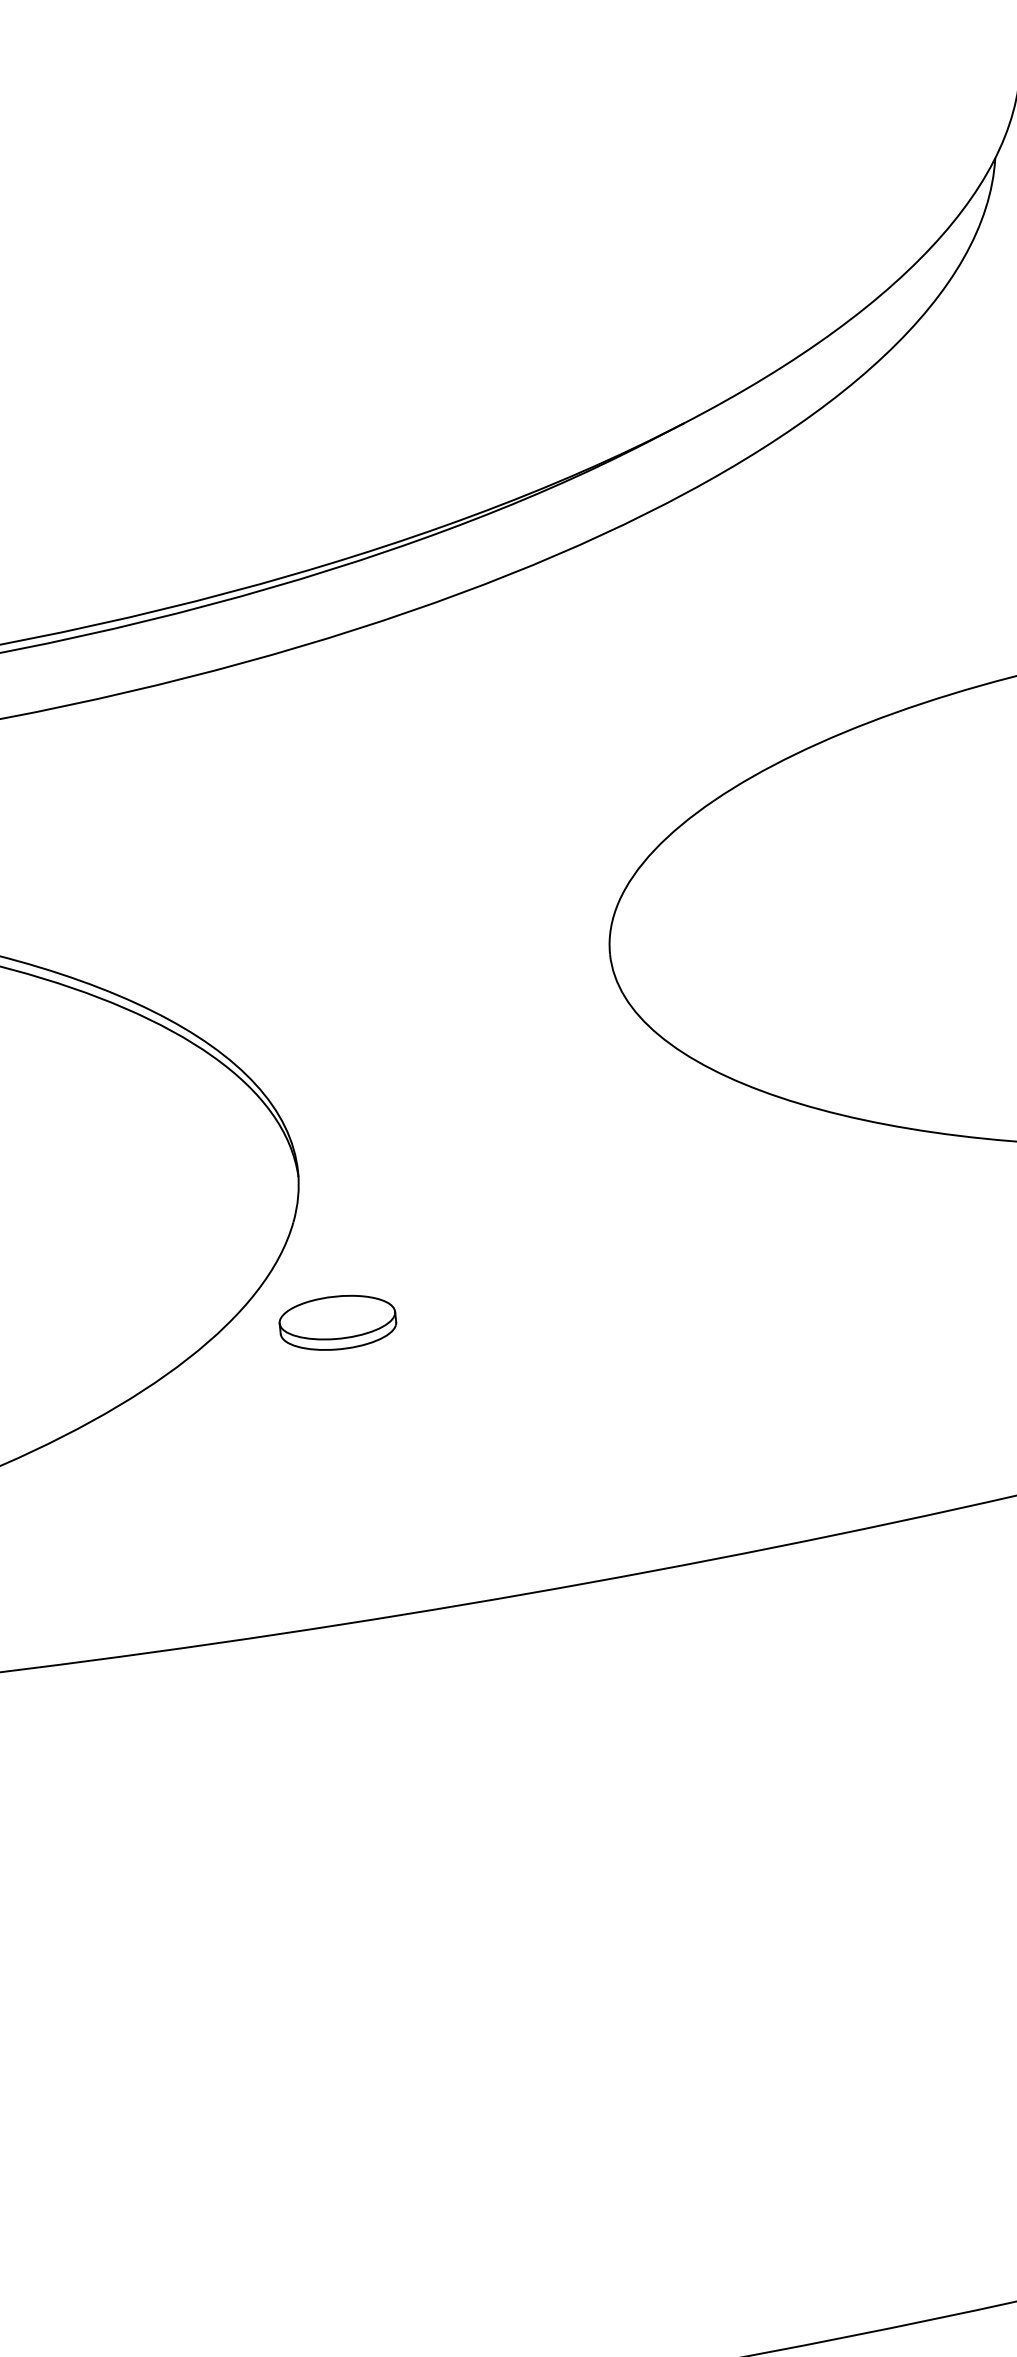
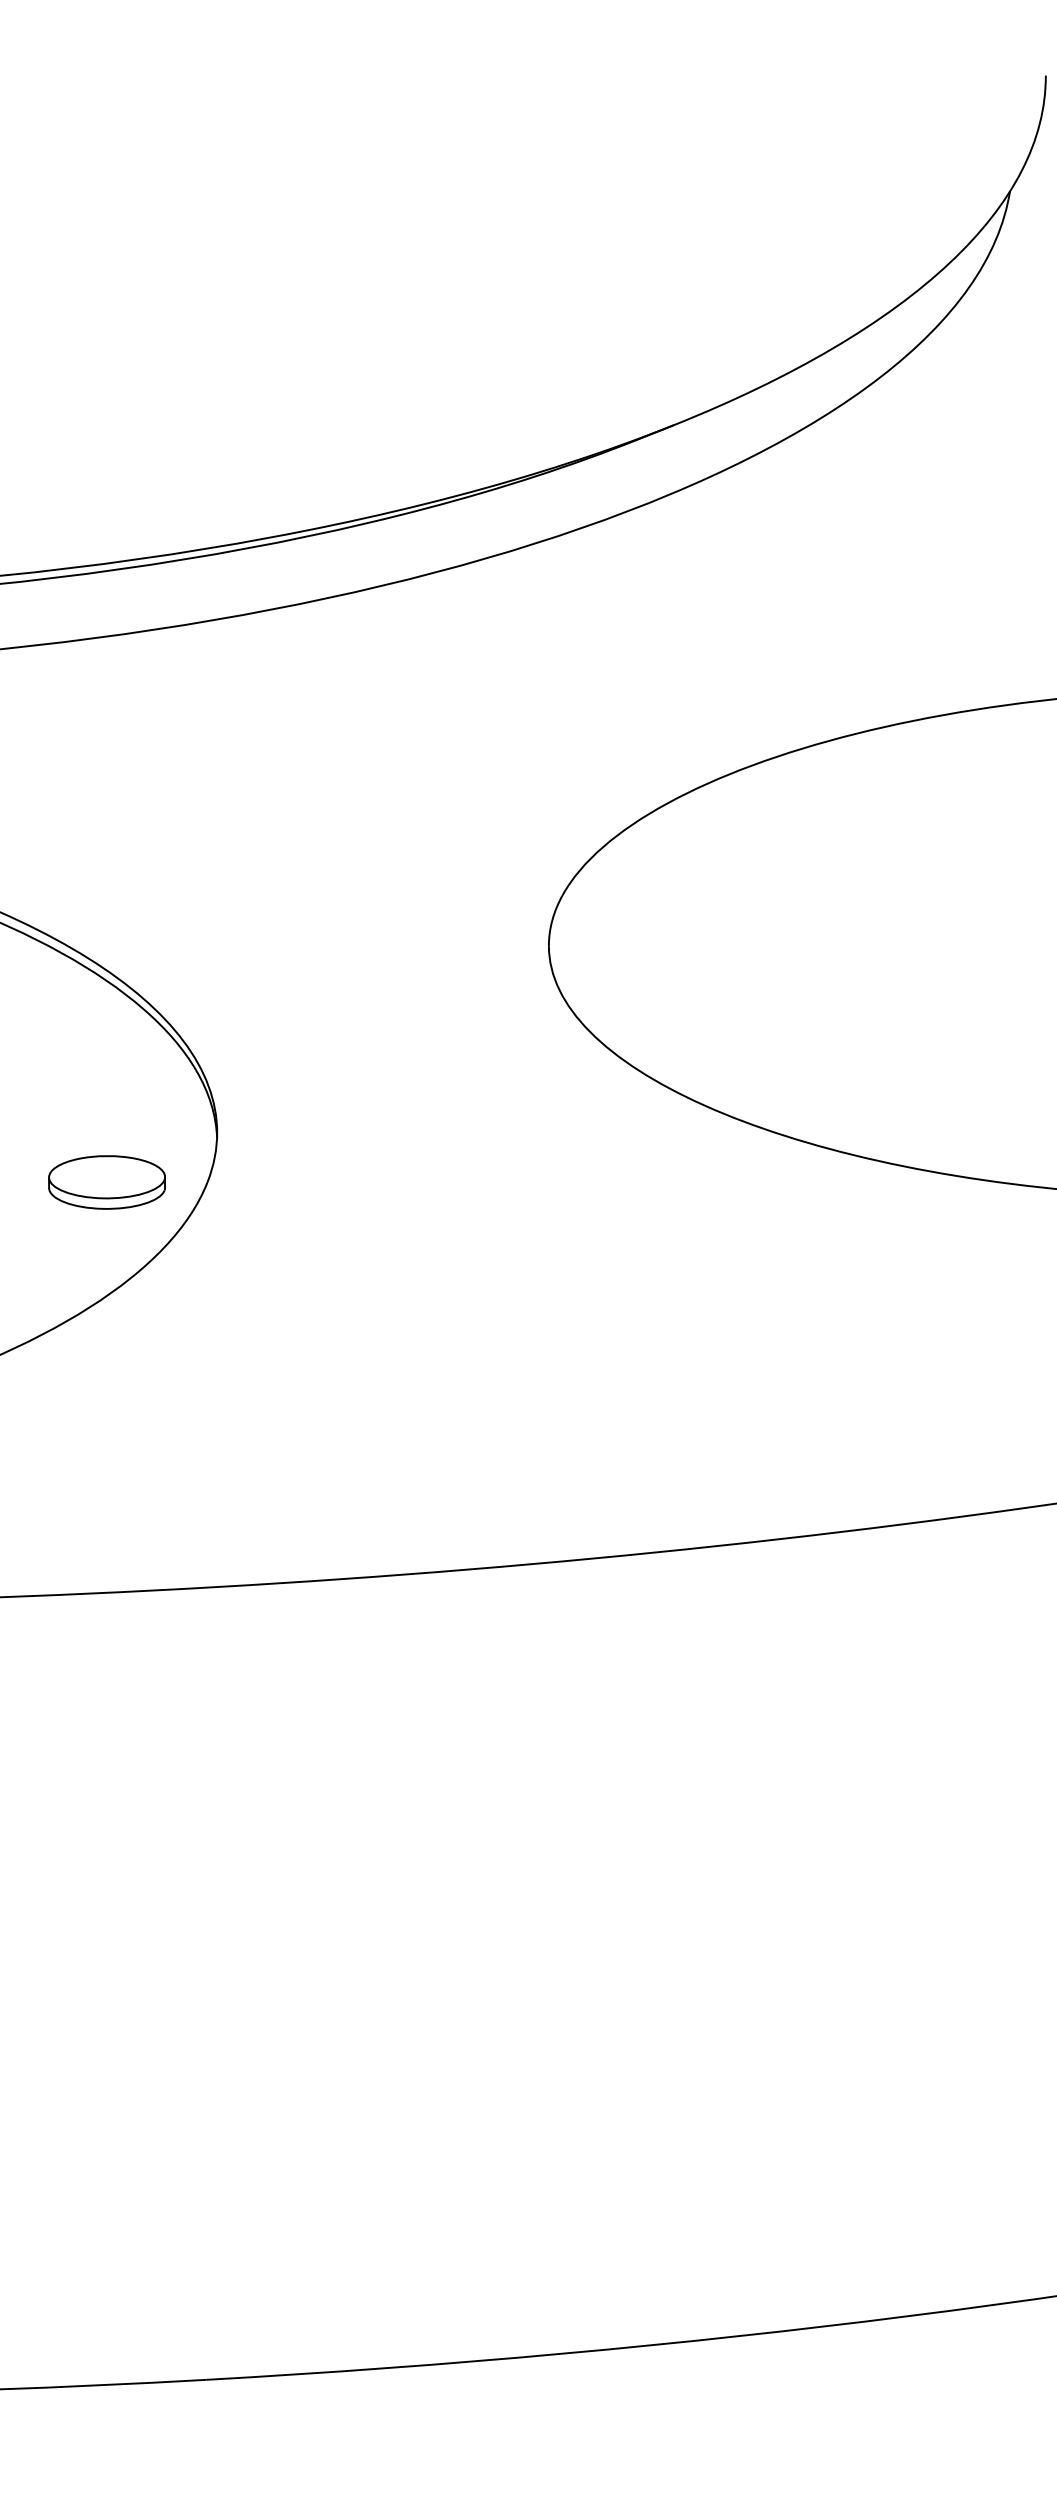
part: (337, 1322) -> (106, 1182), moved

